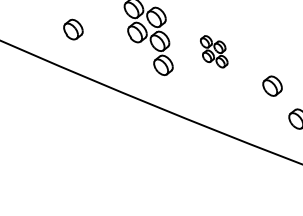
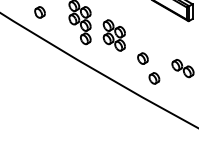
part: (212, 51) -> (113, 35), size x1.67

